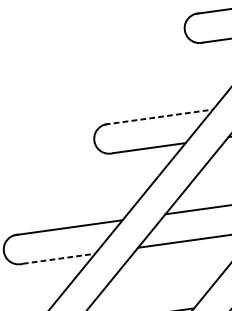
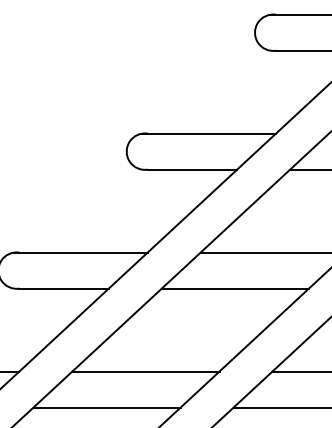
line: (159, 116) -> (209, 133), dashed -> solid
line: (59, 258) -> (64, 288), dashed -> solid

